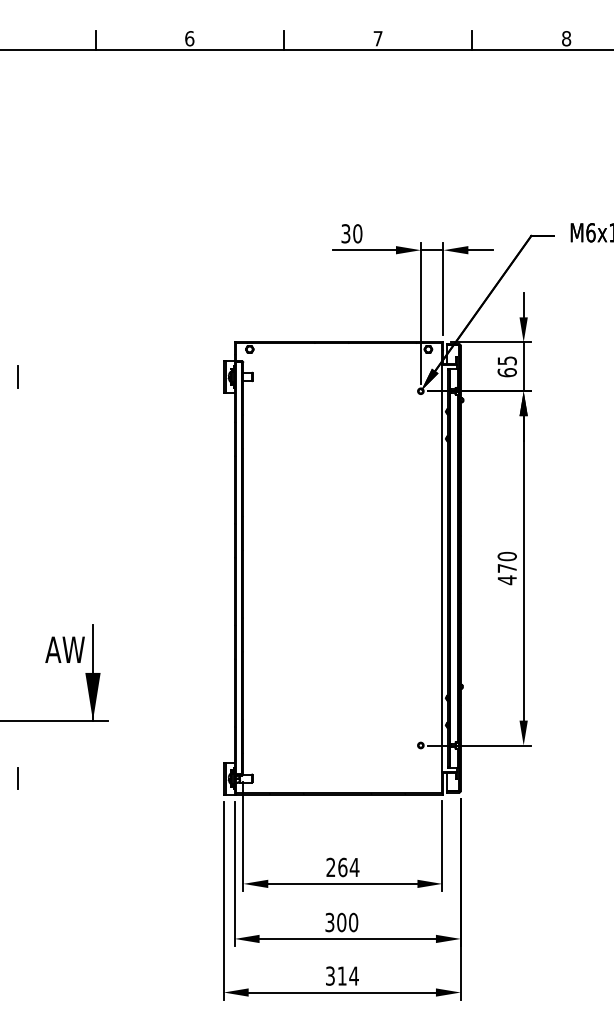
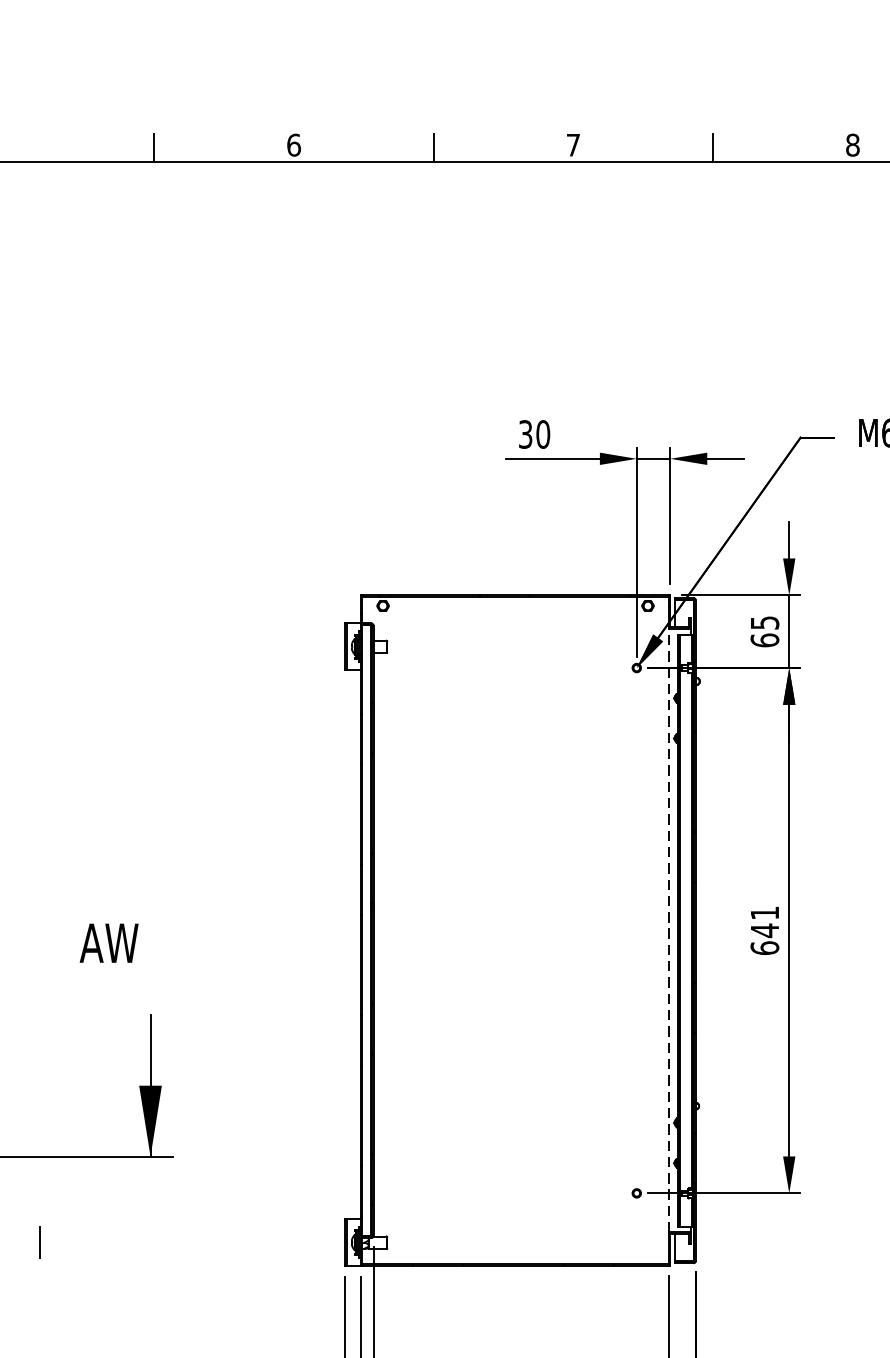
line: (17, 376) -> (38, 646), removed
line: (442, 567) -> (668, 929), solid -> dashed
text: (506, 568) -> (763, 930), 470 -> 641
text: (64, 649) -> (108, 942), moved

